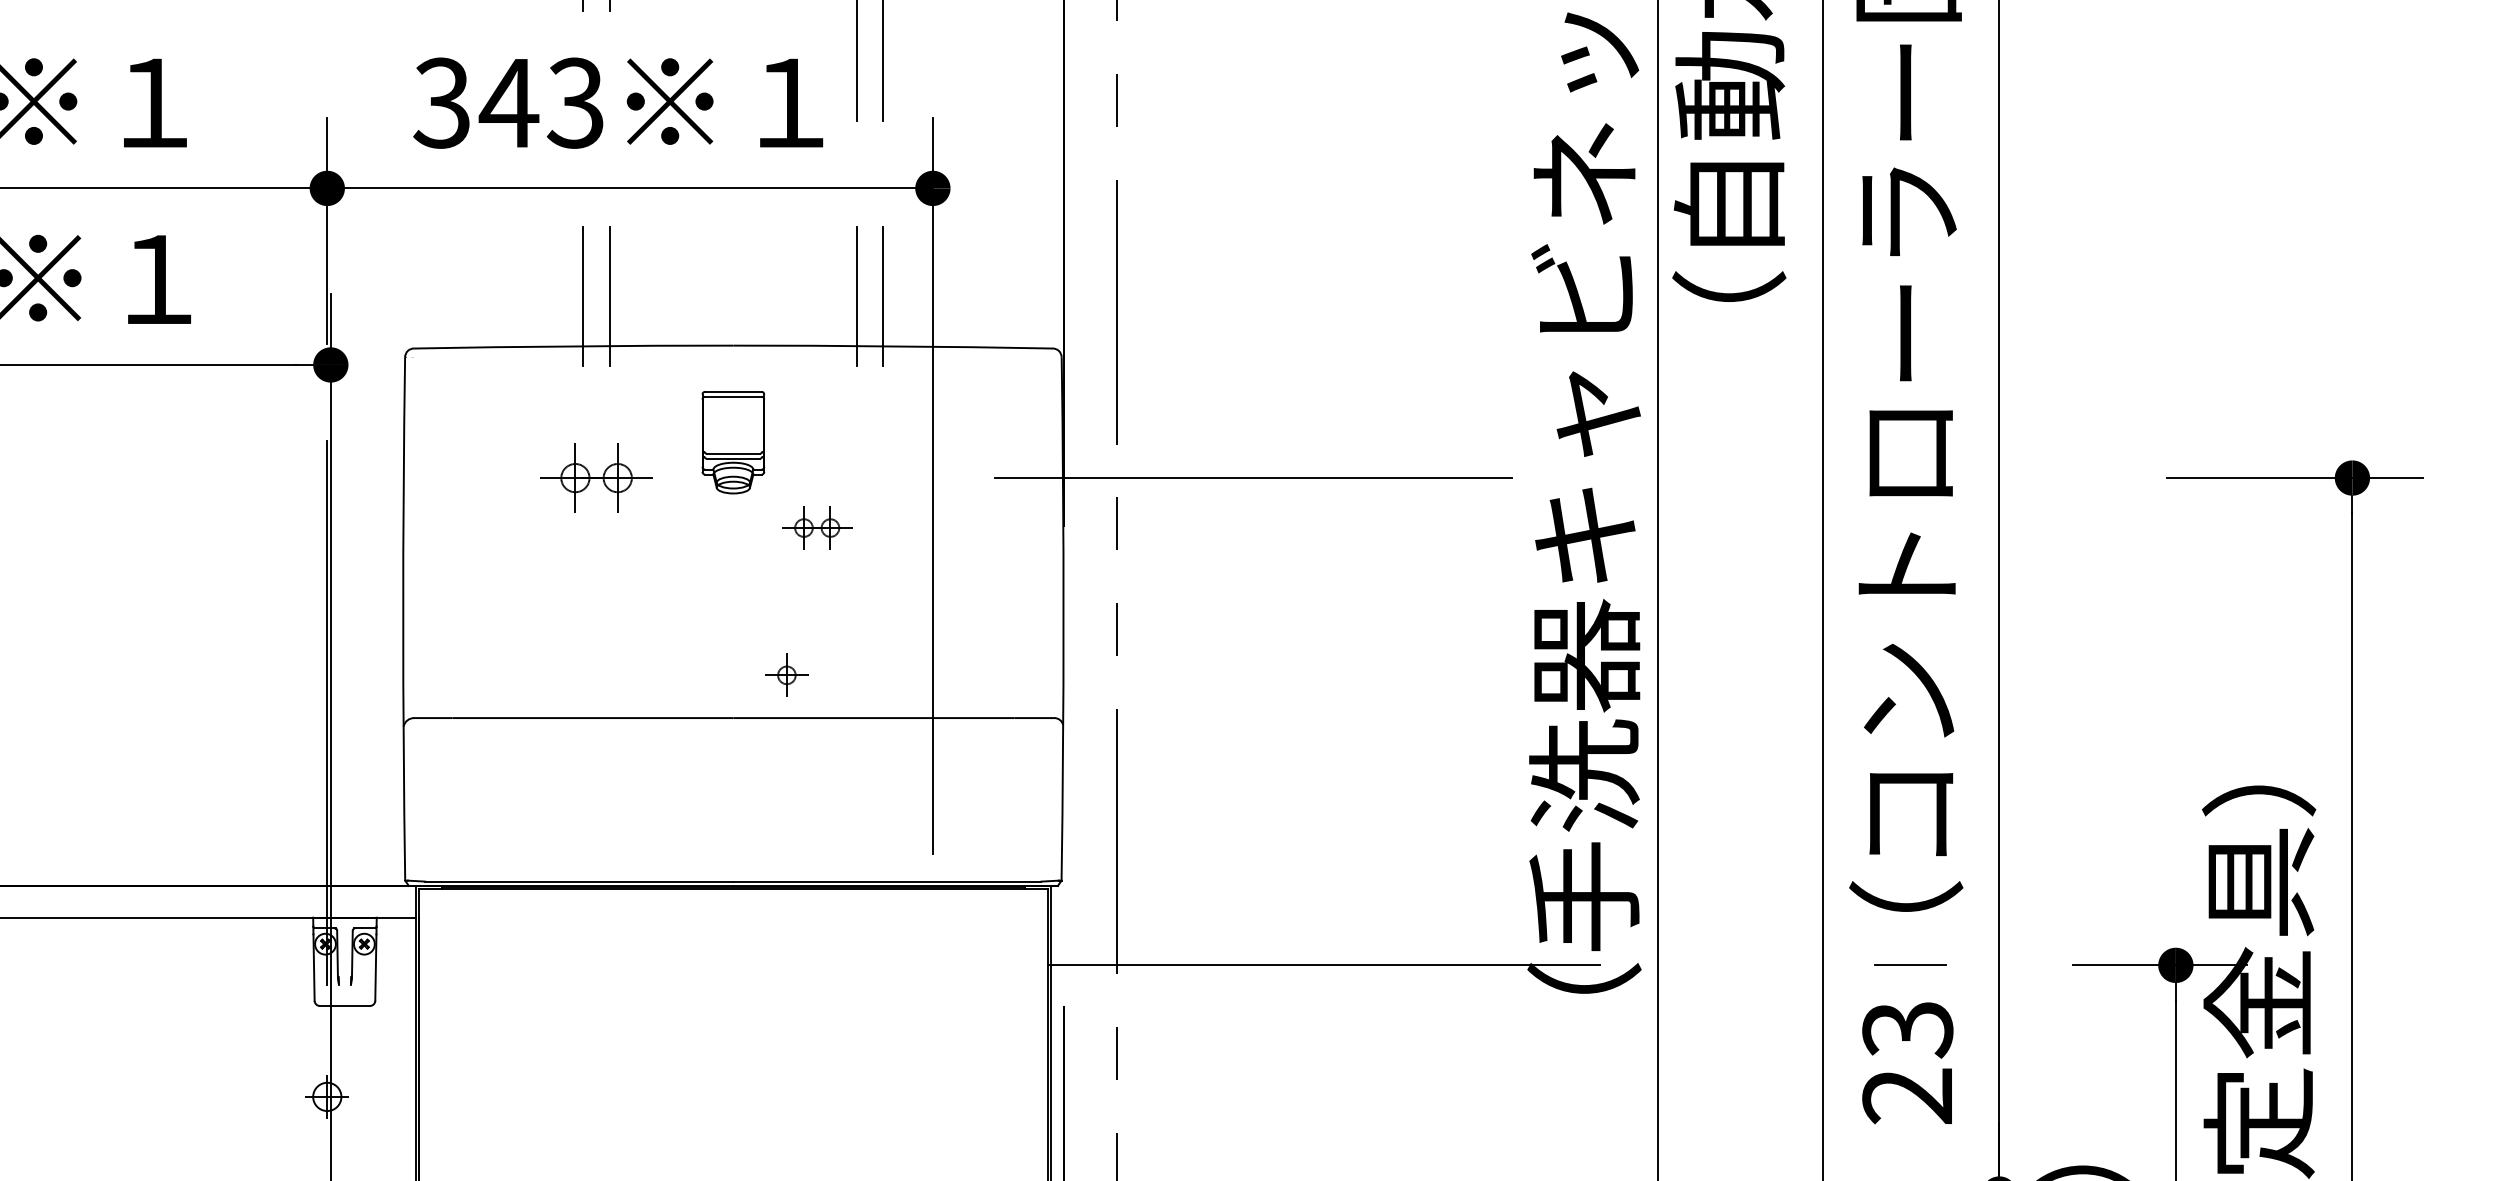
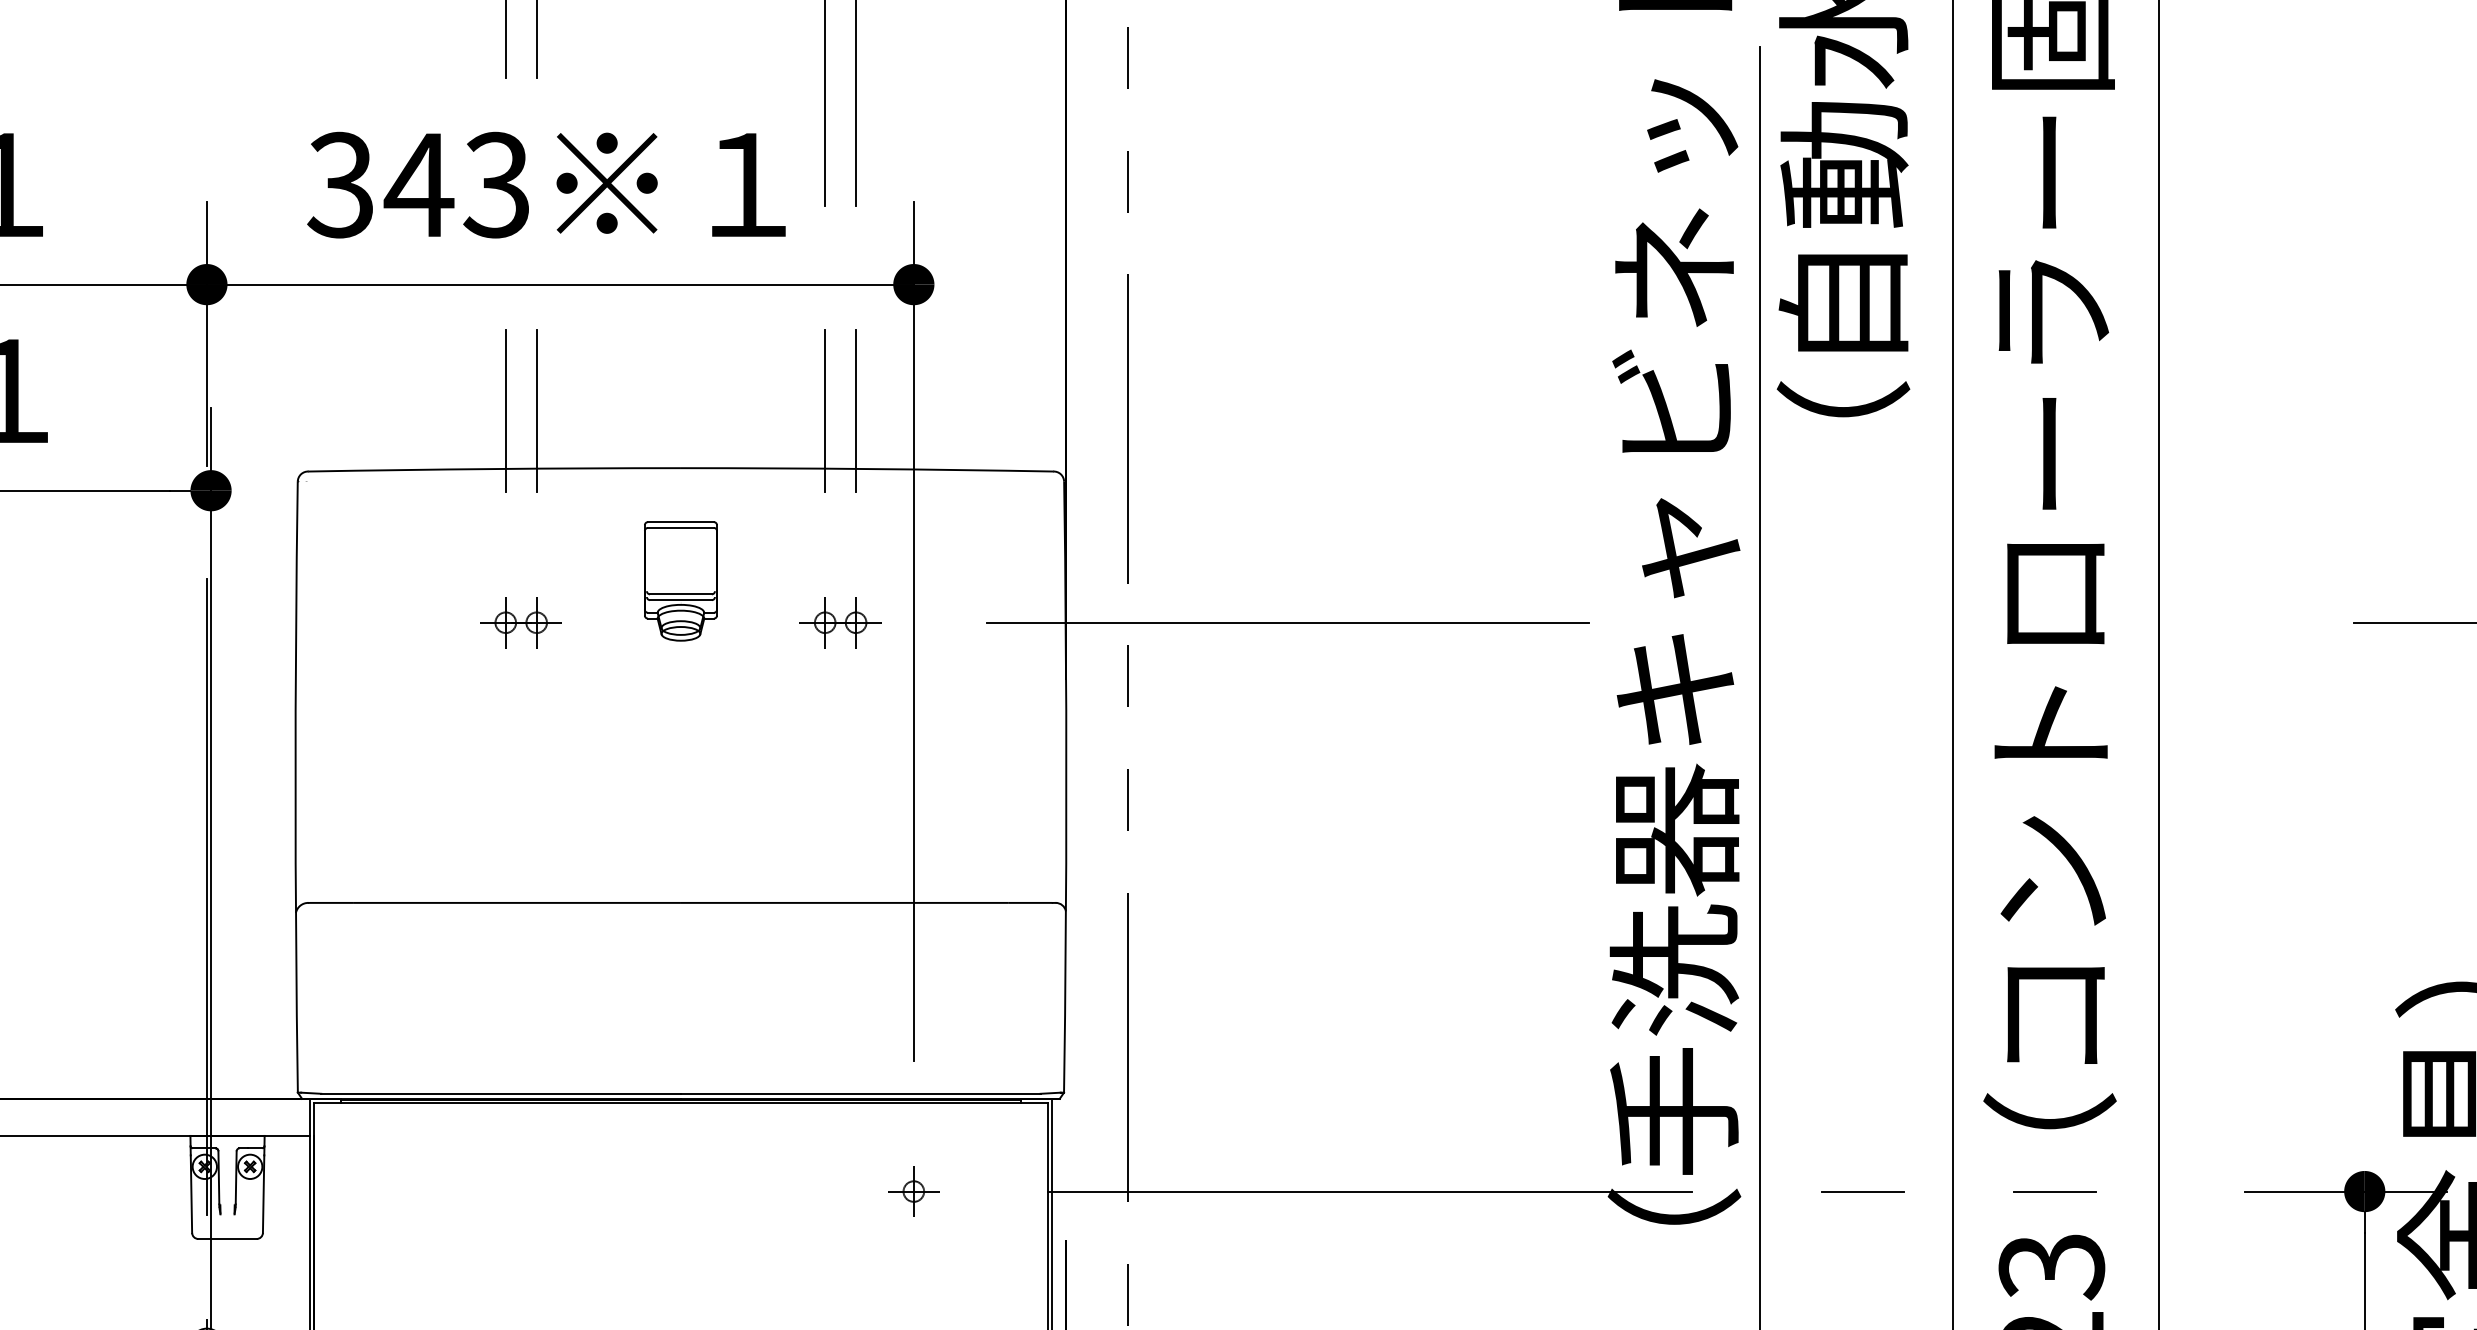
part: (596, 477) -> (521, 622), size x0.62
part: (817, 527) -> (840, 622), moved
part: (786, 674) -> (913, 1190), moved
line: (1745, 965) -> (1862, 1191), added

